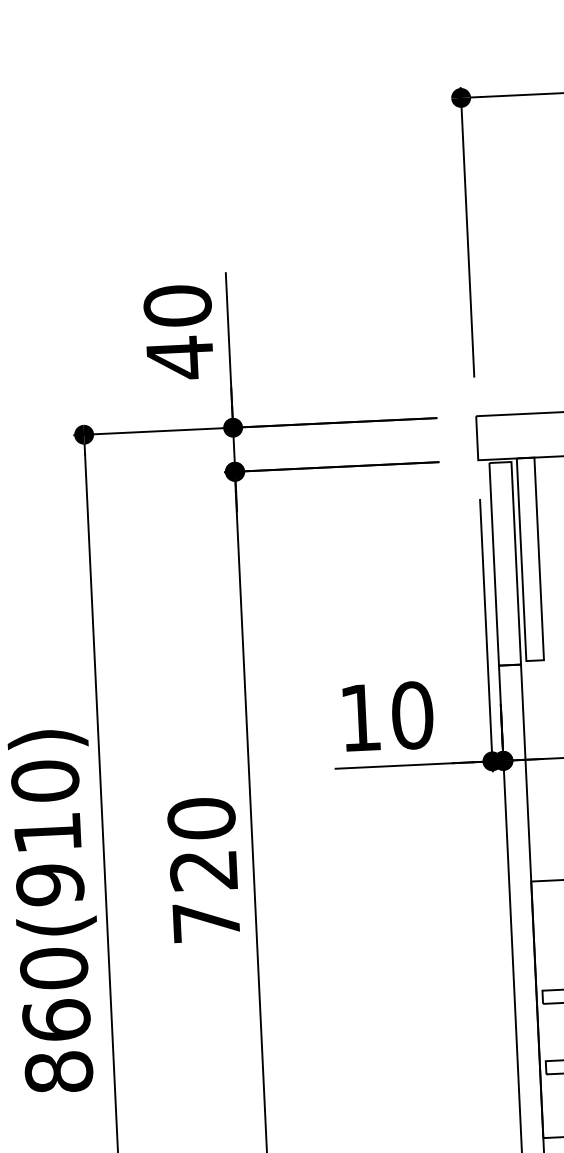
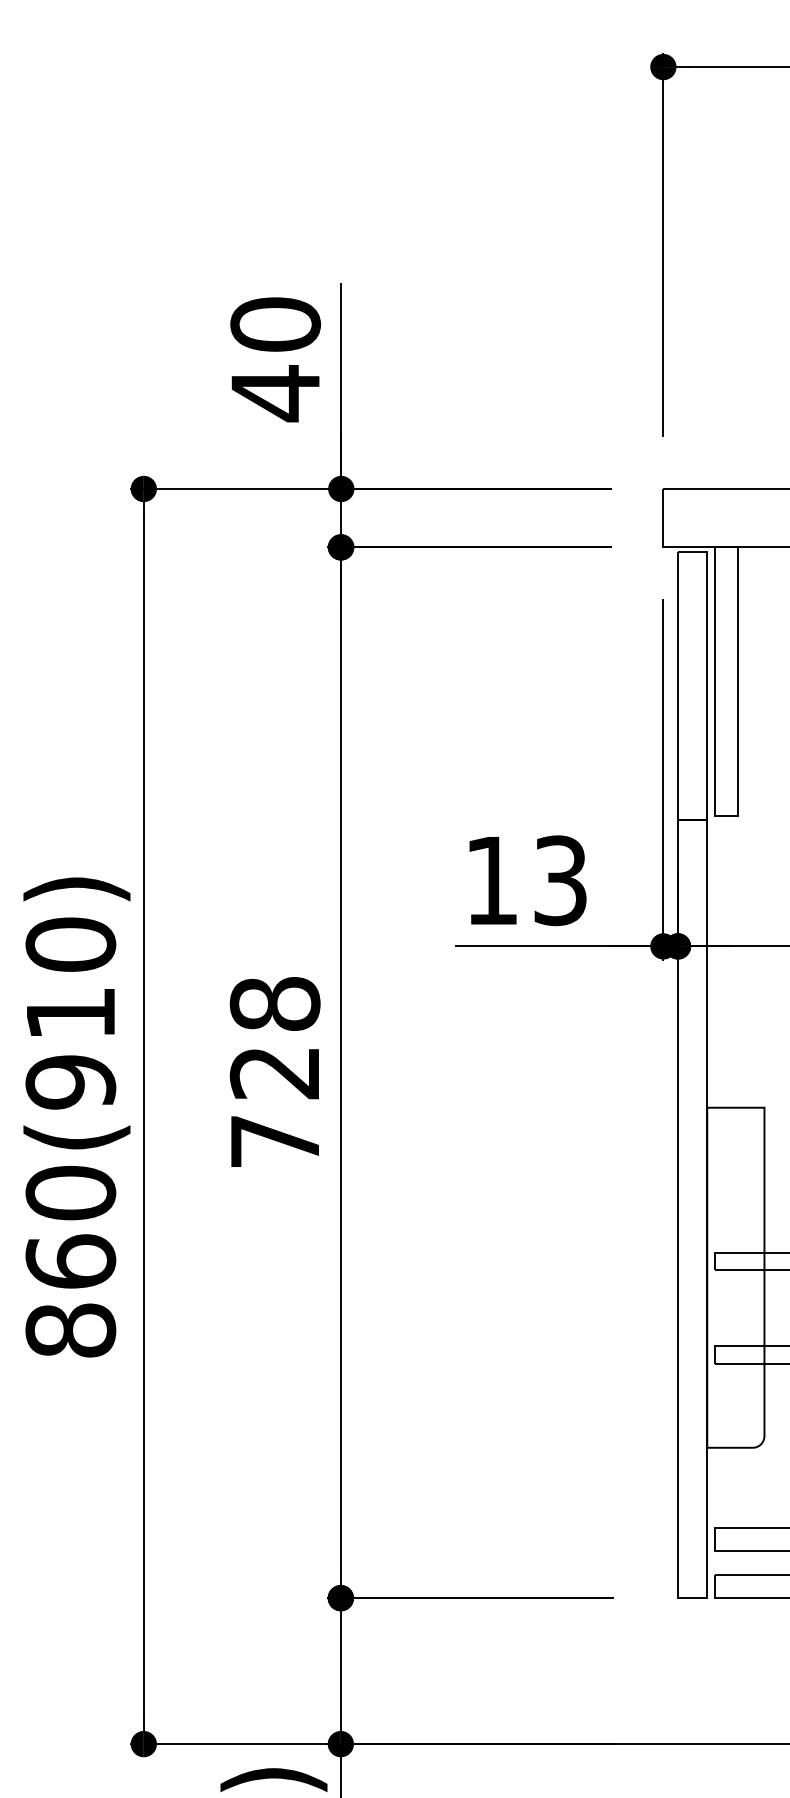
text: (412, 715) -> (560, 880), 10 -> 13
text: (201, 818) -> (275, 1003), 720 -> 728

